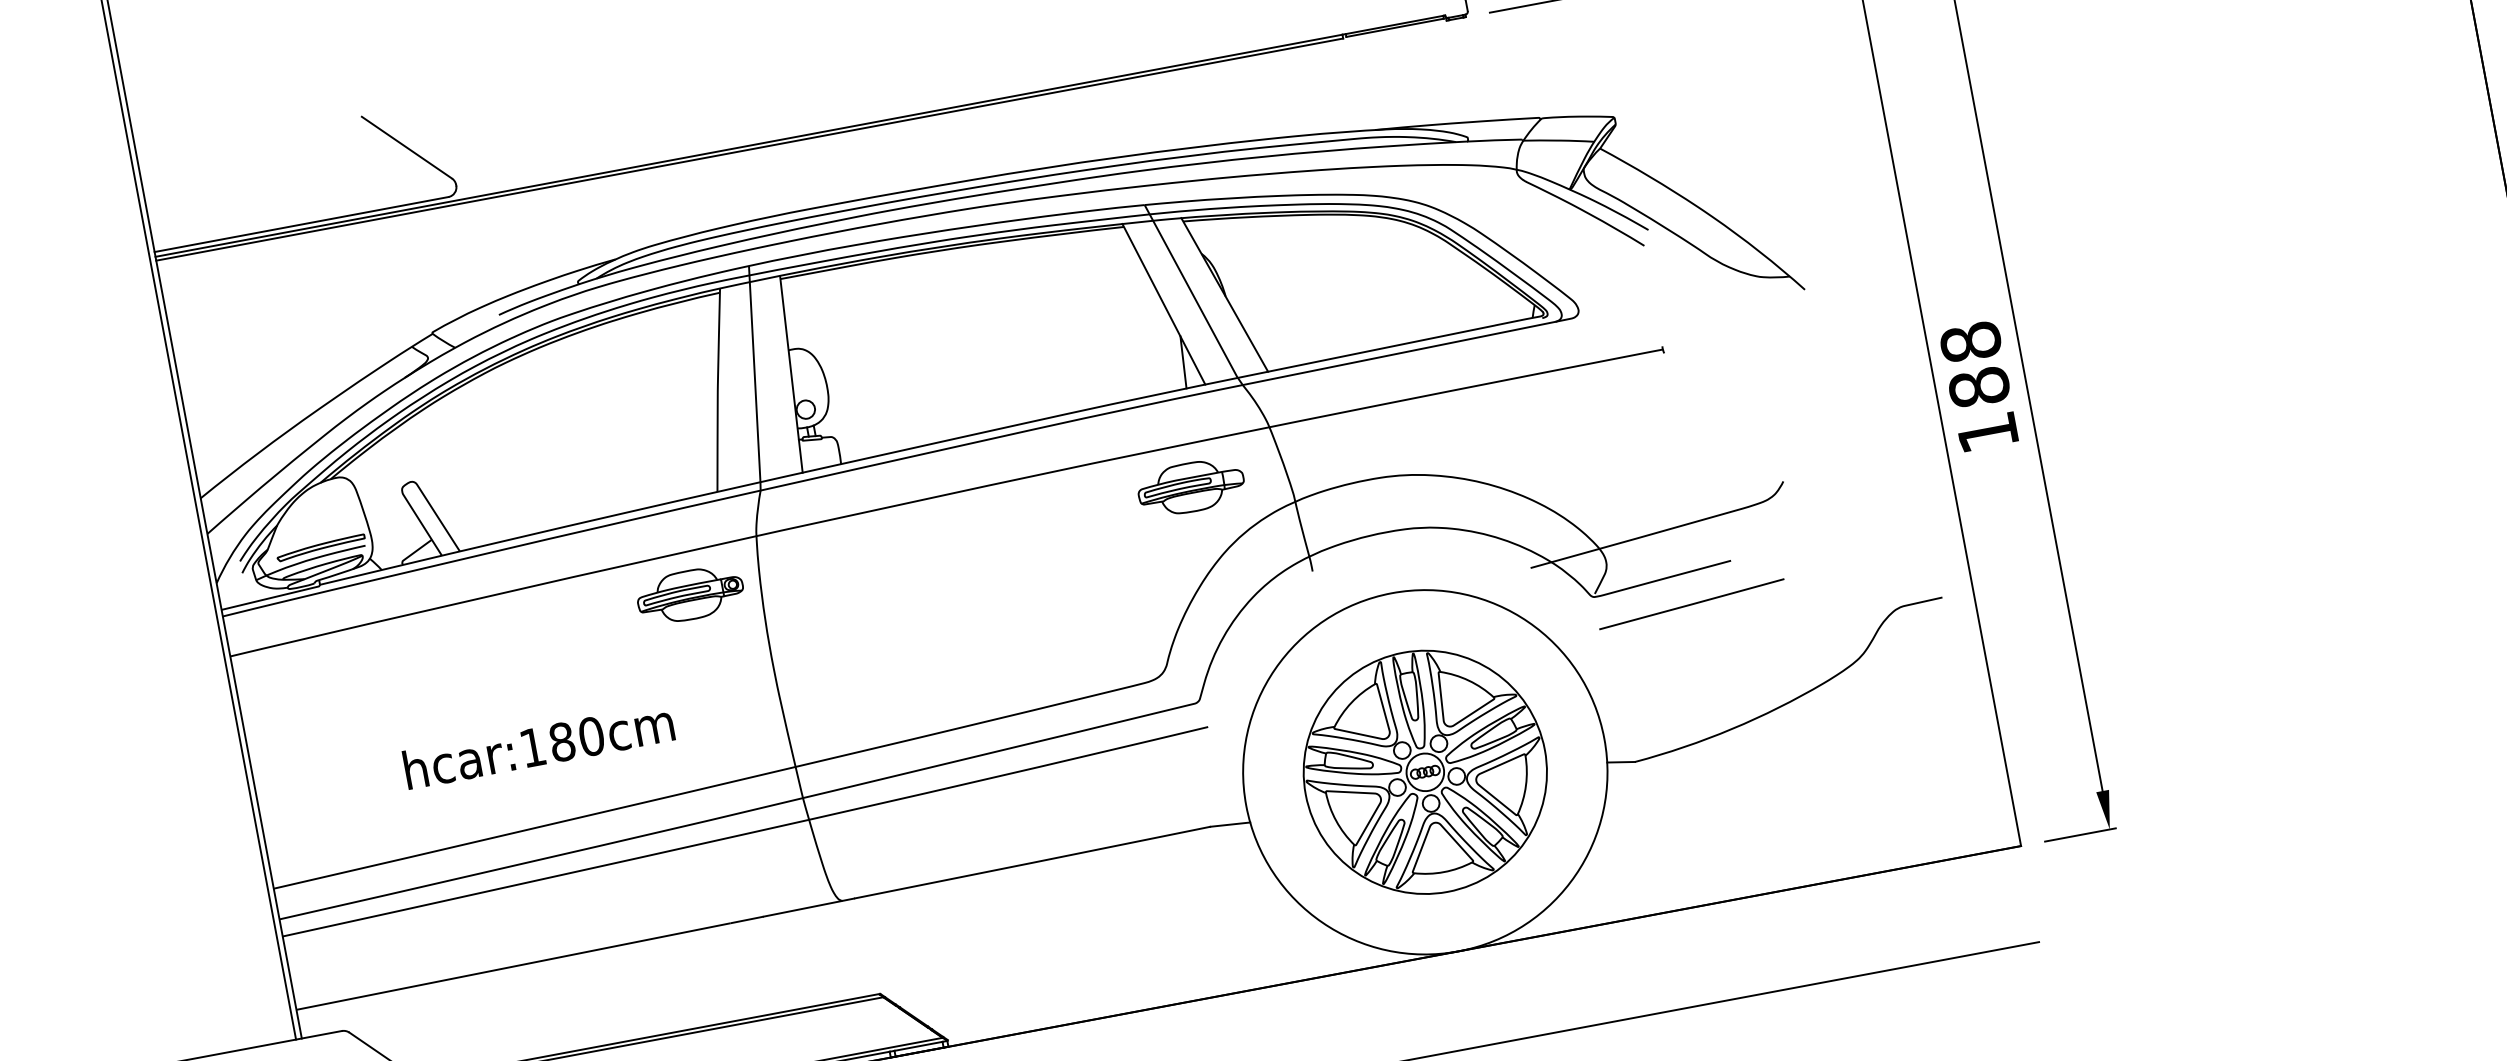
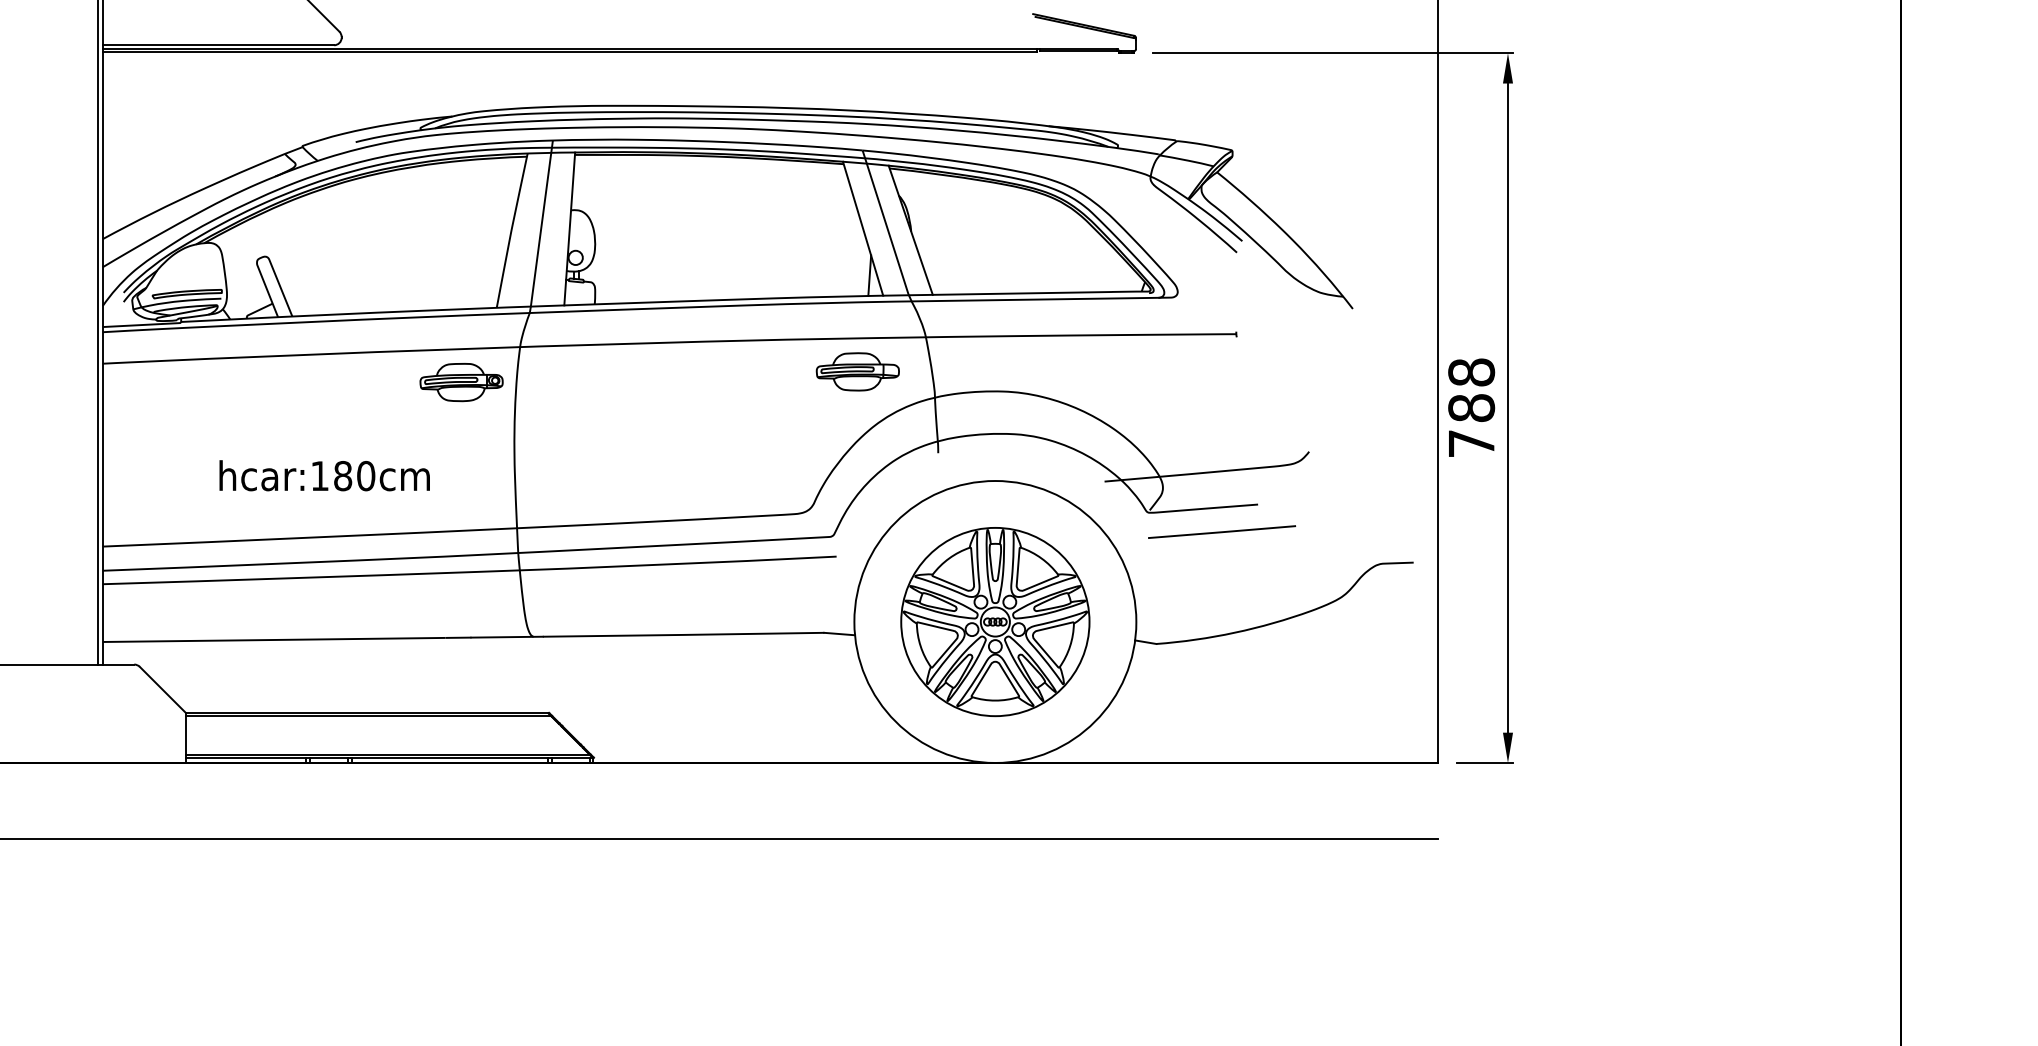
text: (1987, 432) -> (1471, 443), 188 -> 788

